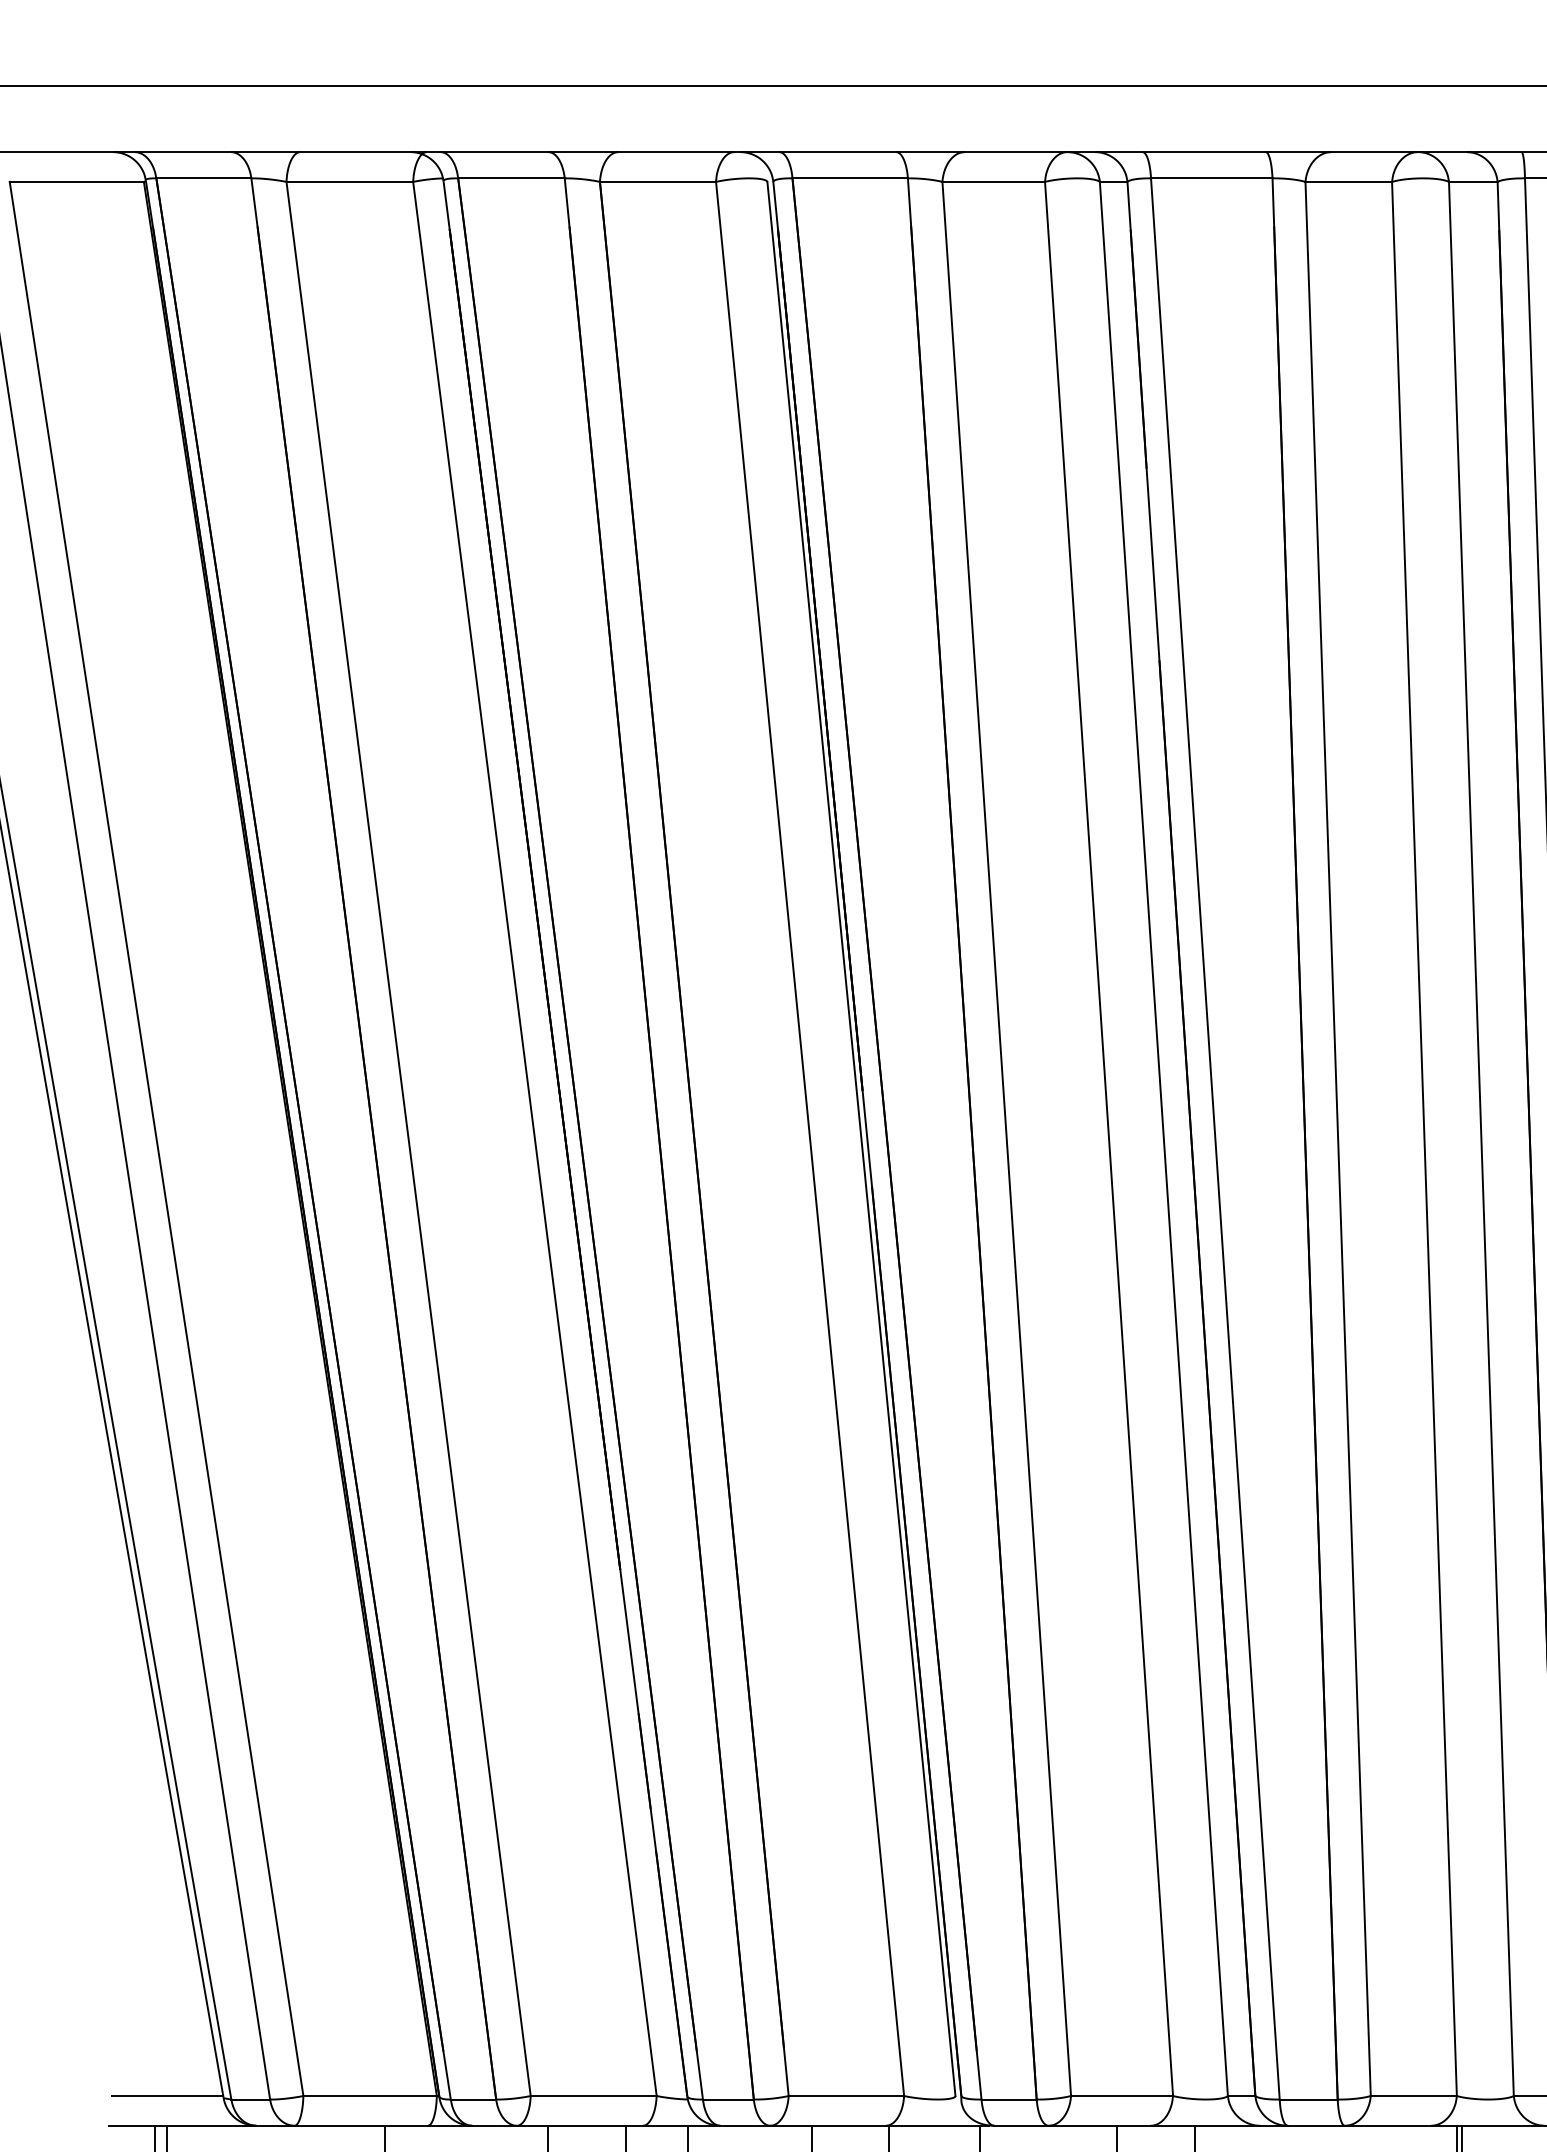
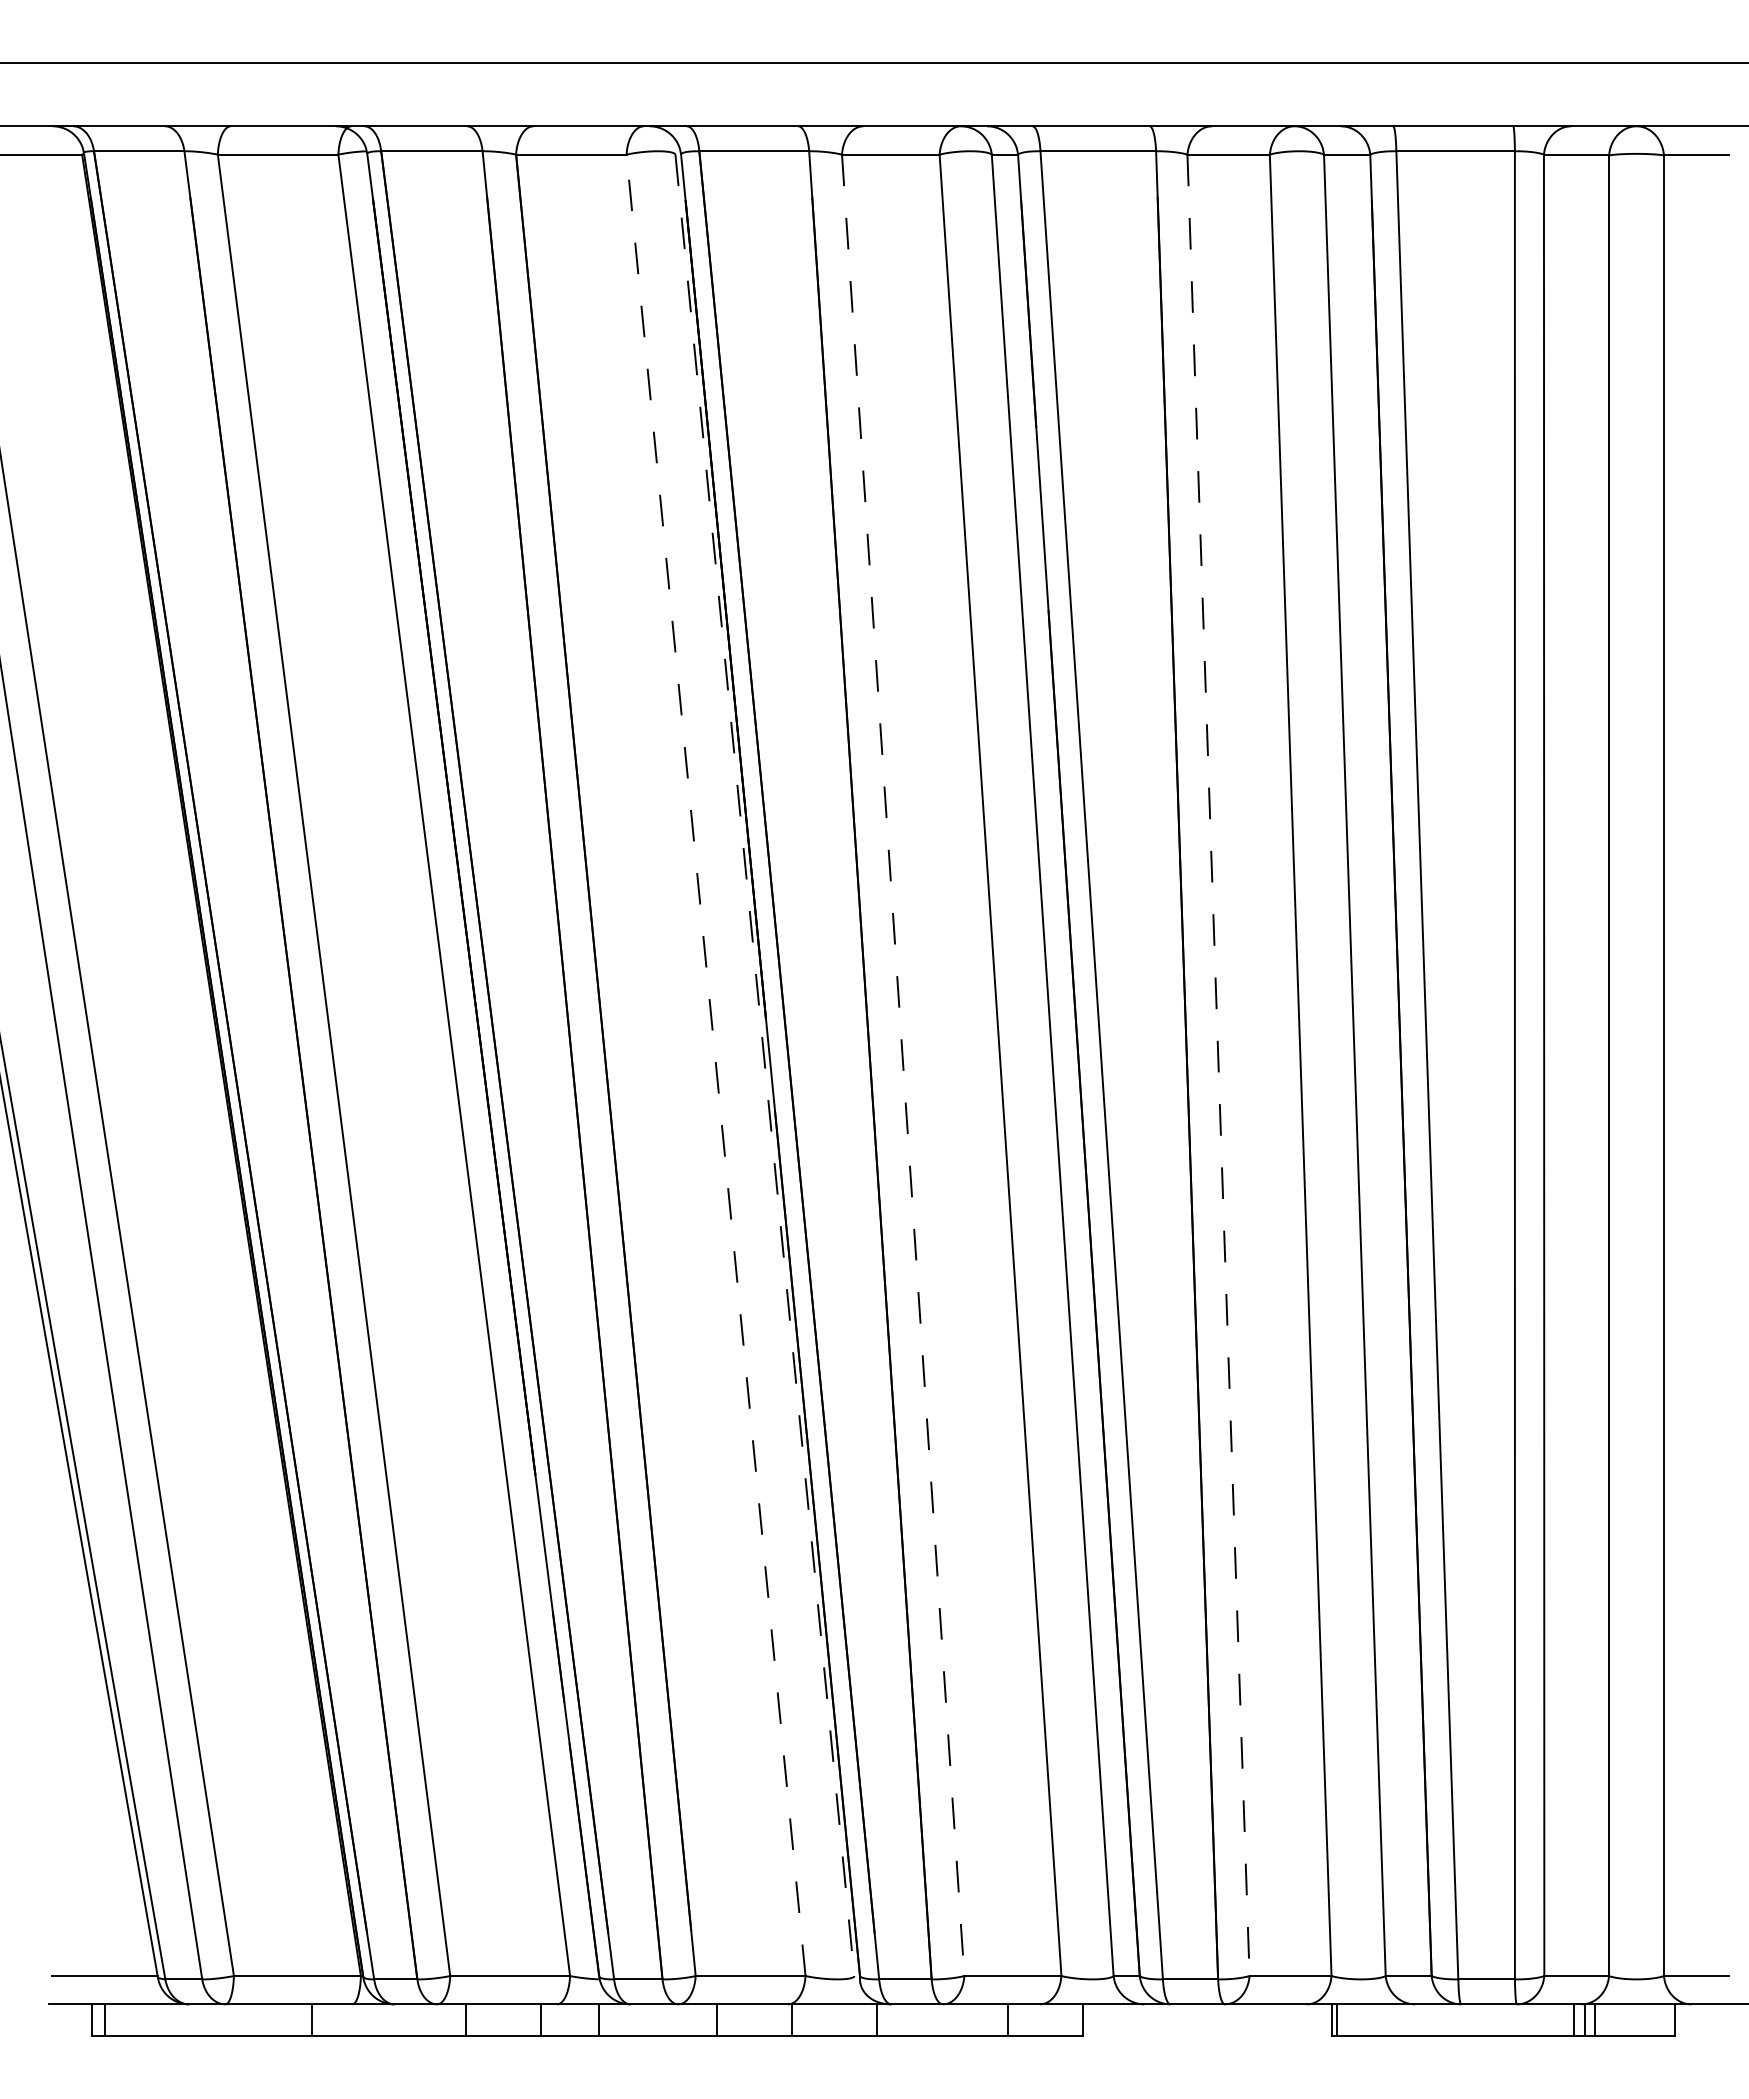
line: (810, 1138) -> (716, 1064), solid -> dashed
line: (860, 1139) -> (764, 1065), solid -> dashed
line: (1007, 1139) -> (903, 1065), solid -> dashed
line: (1338, 1139) -> (1218, 1065), solid -> dashed

